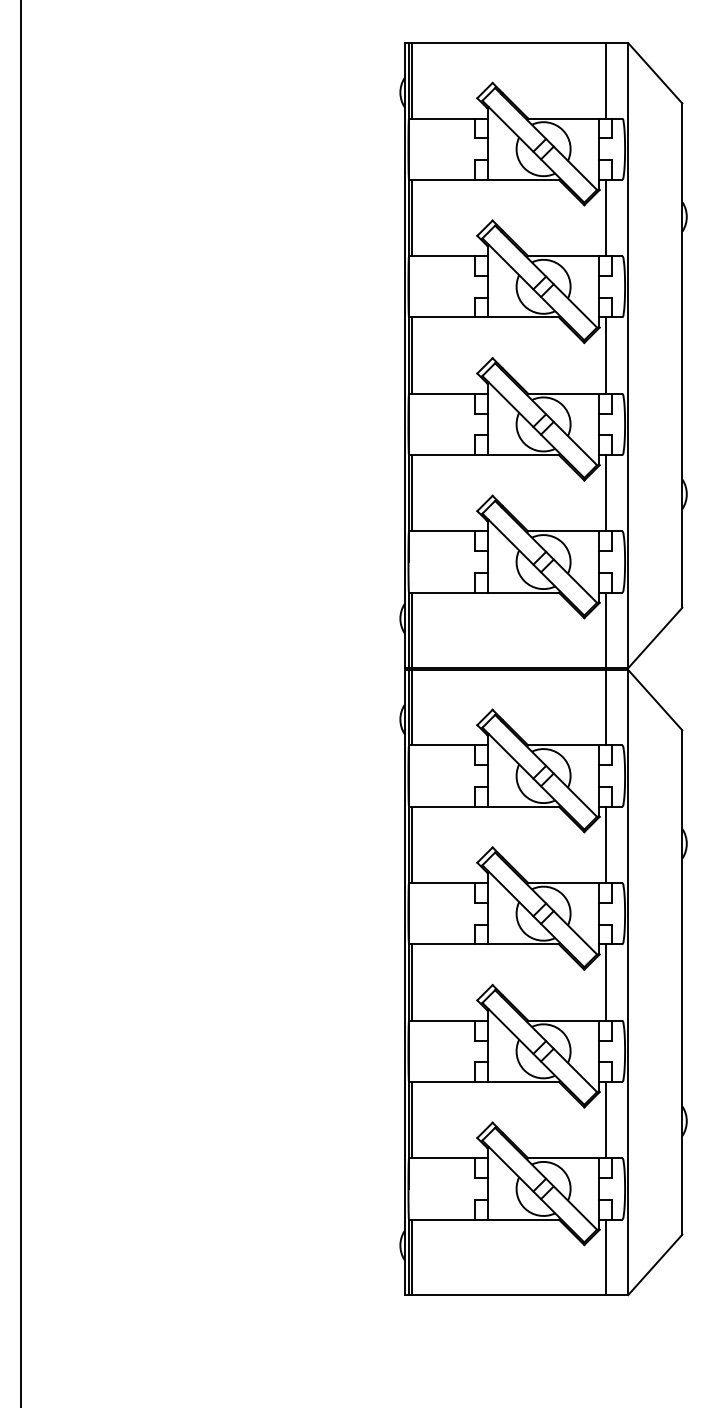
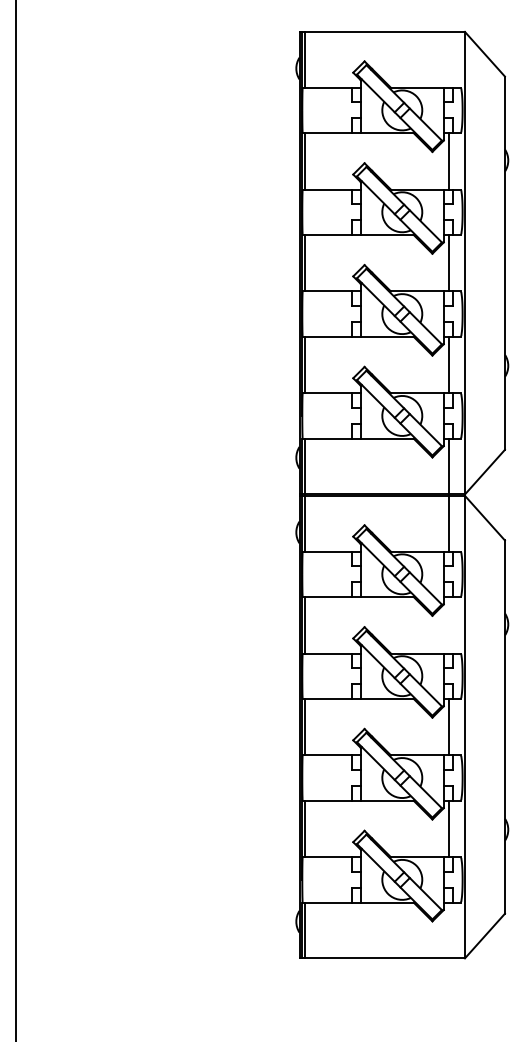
line: (606, 80) -> (448, 59), removed
line: (606, 845) -> (448, 625), removed
line: (606, 1257) -> (448, 930), removed

